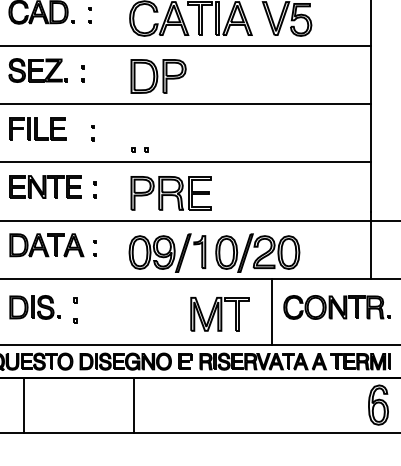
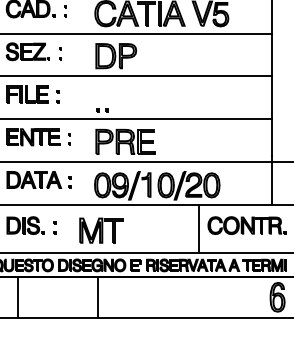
part: (92, 132) -> (57, 96), moved
part: (74, 310) -> (54, 227), size x0.62
part: (220, 314) -> (101, 230), moved

